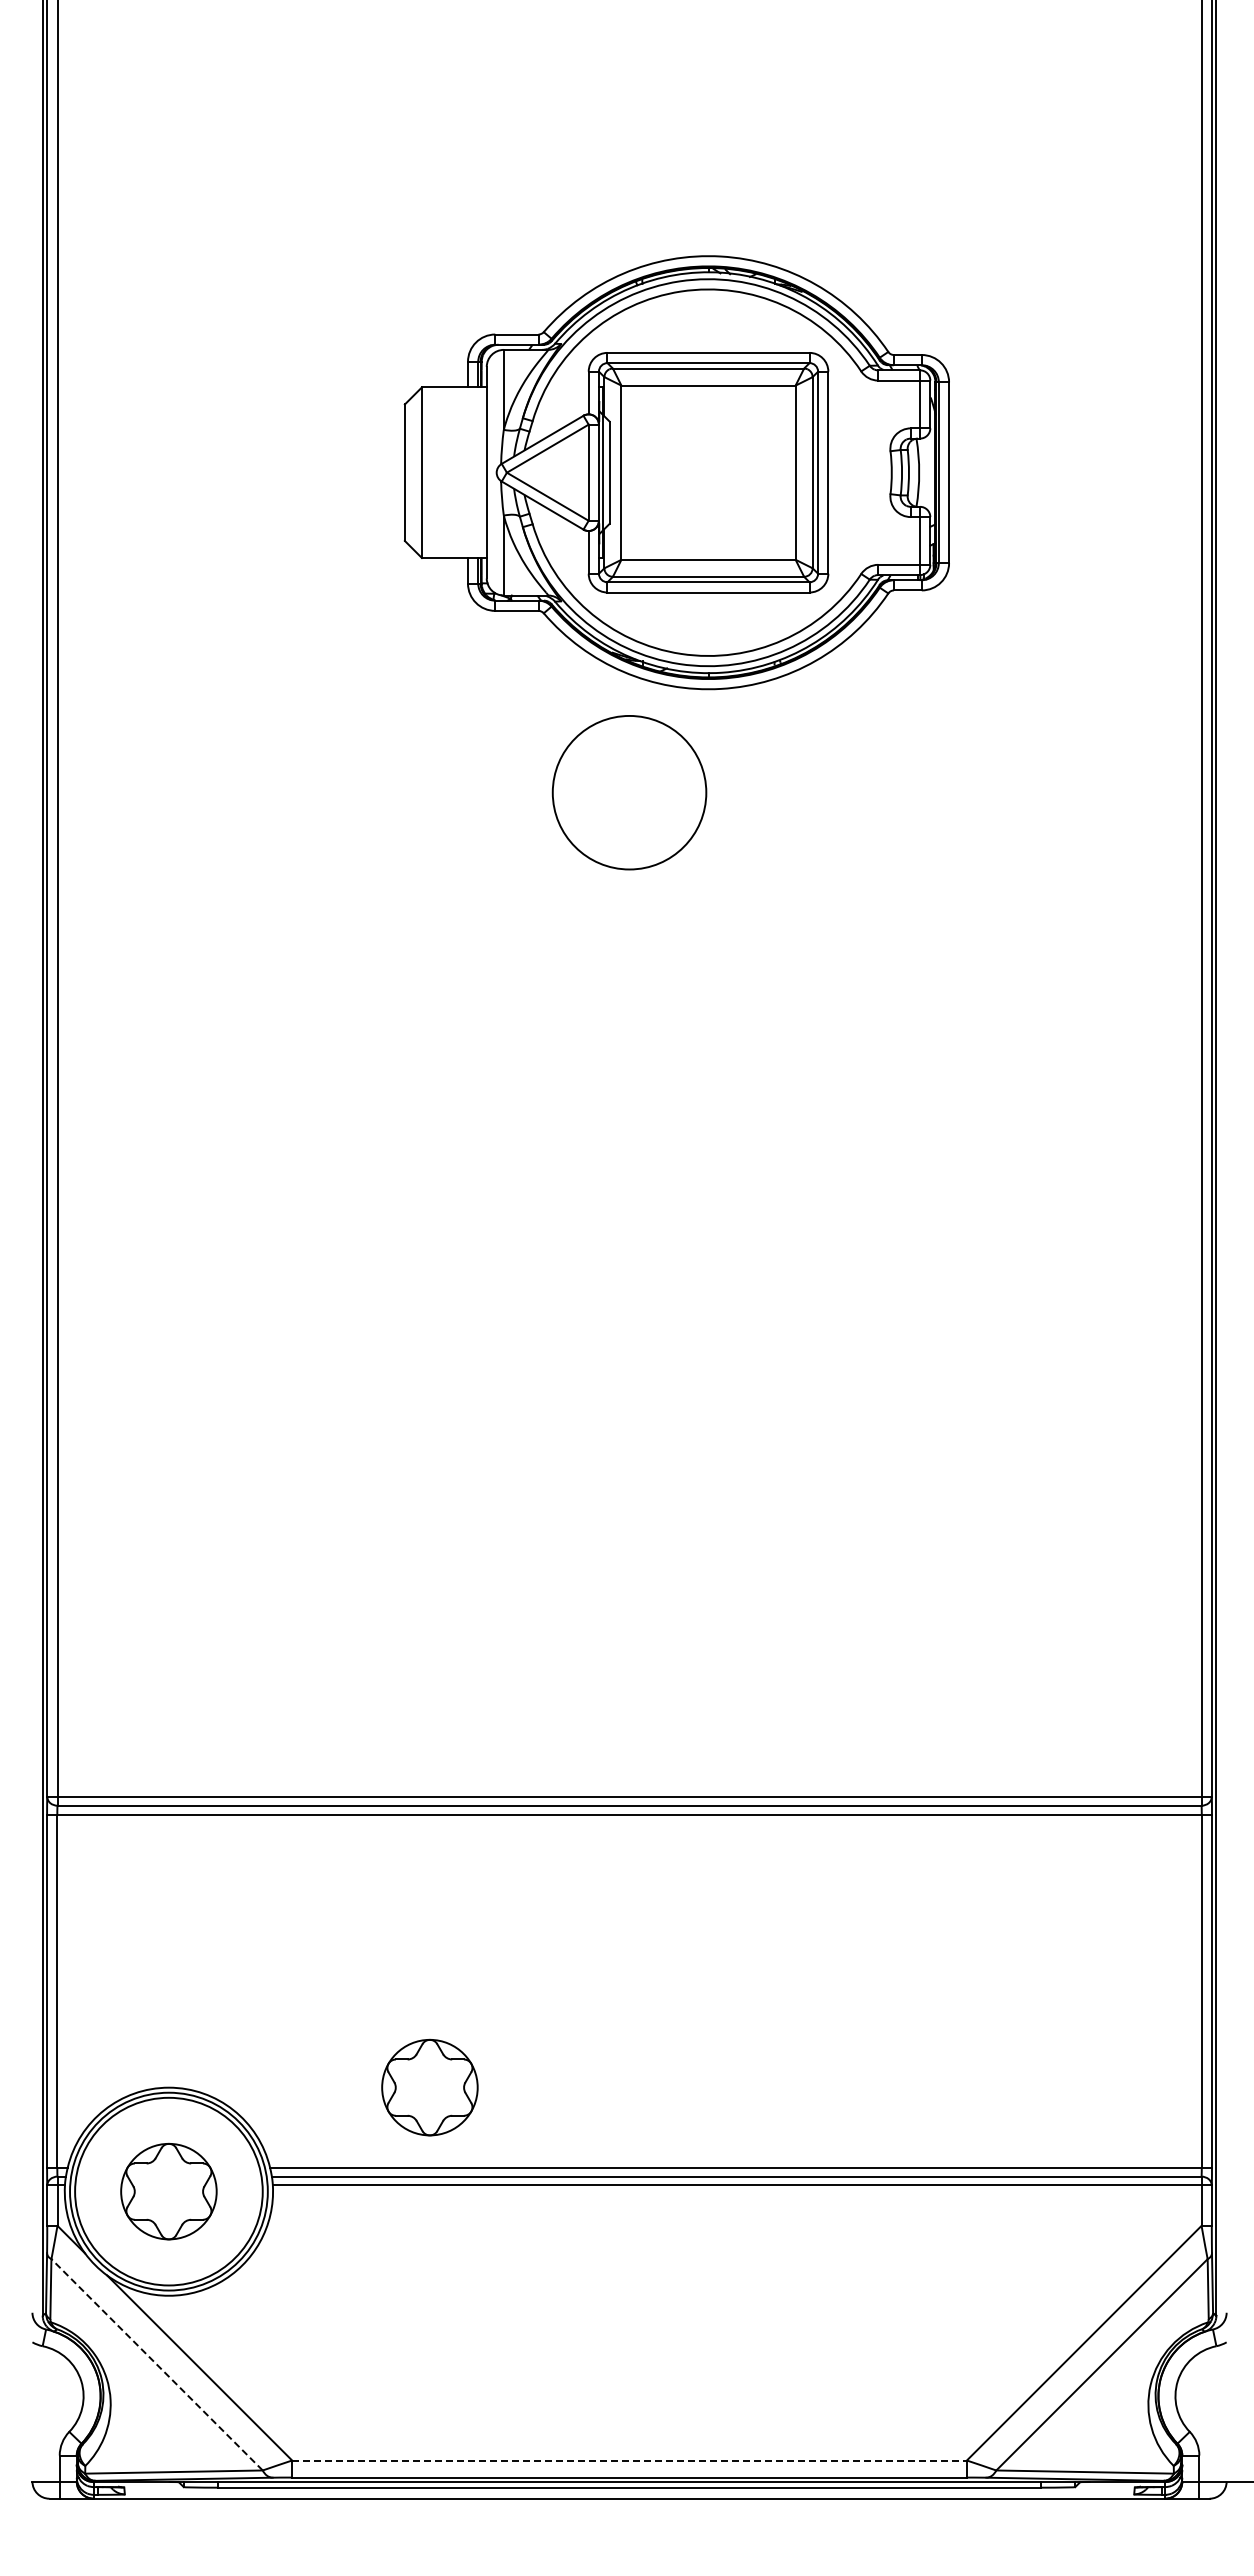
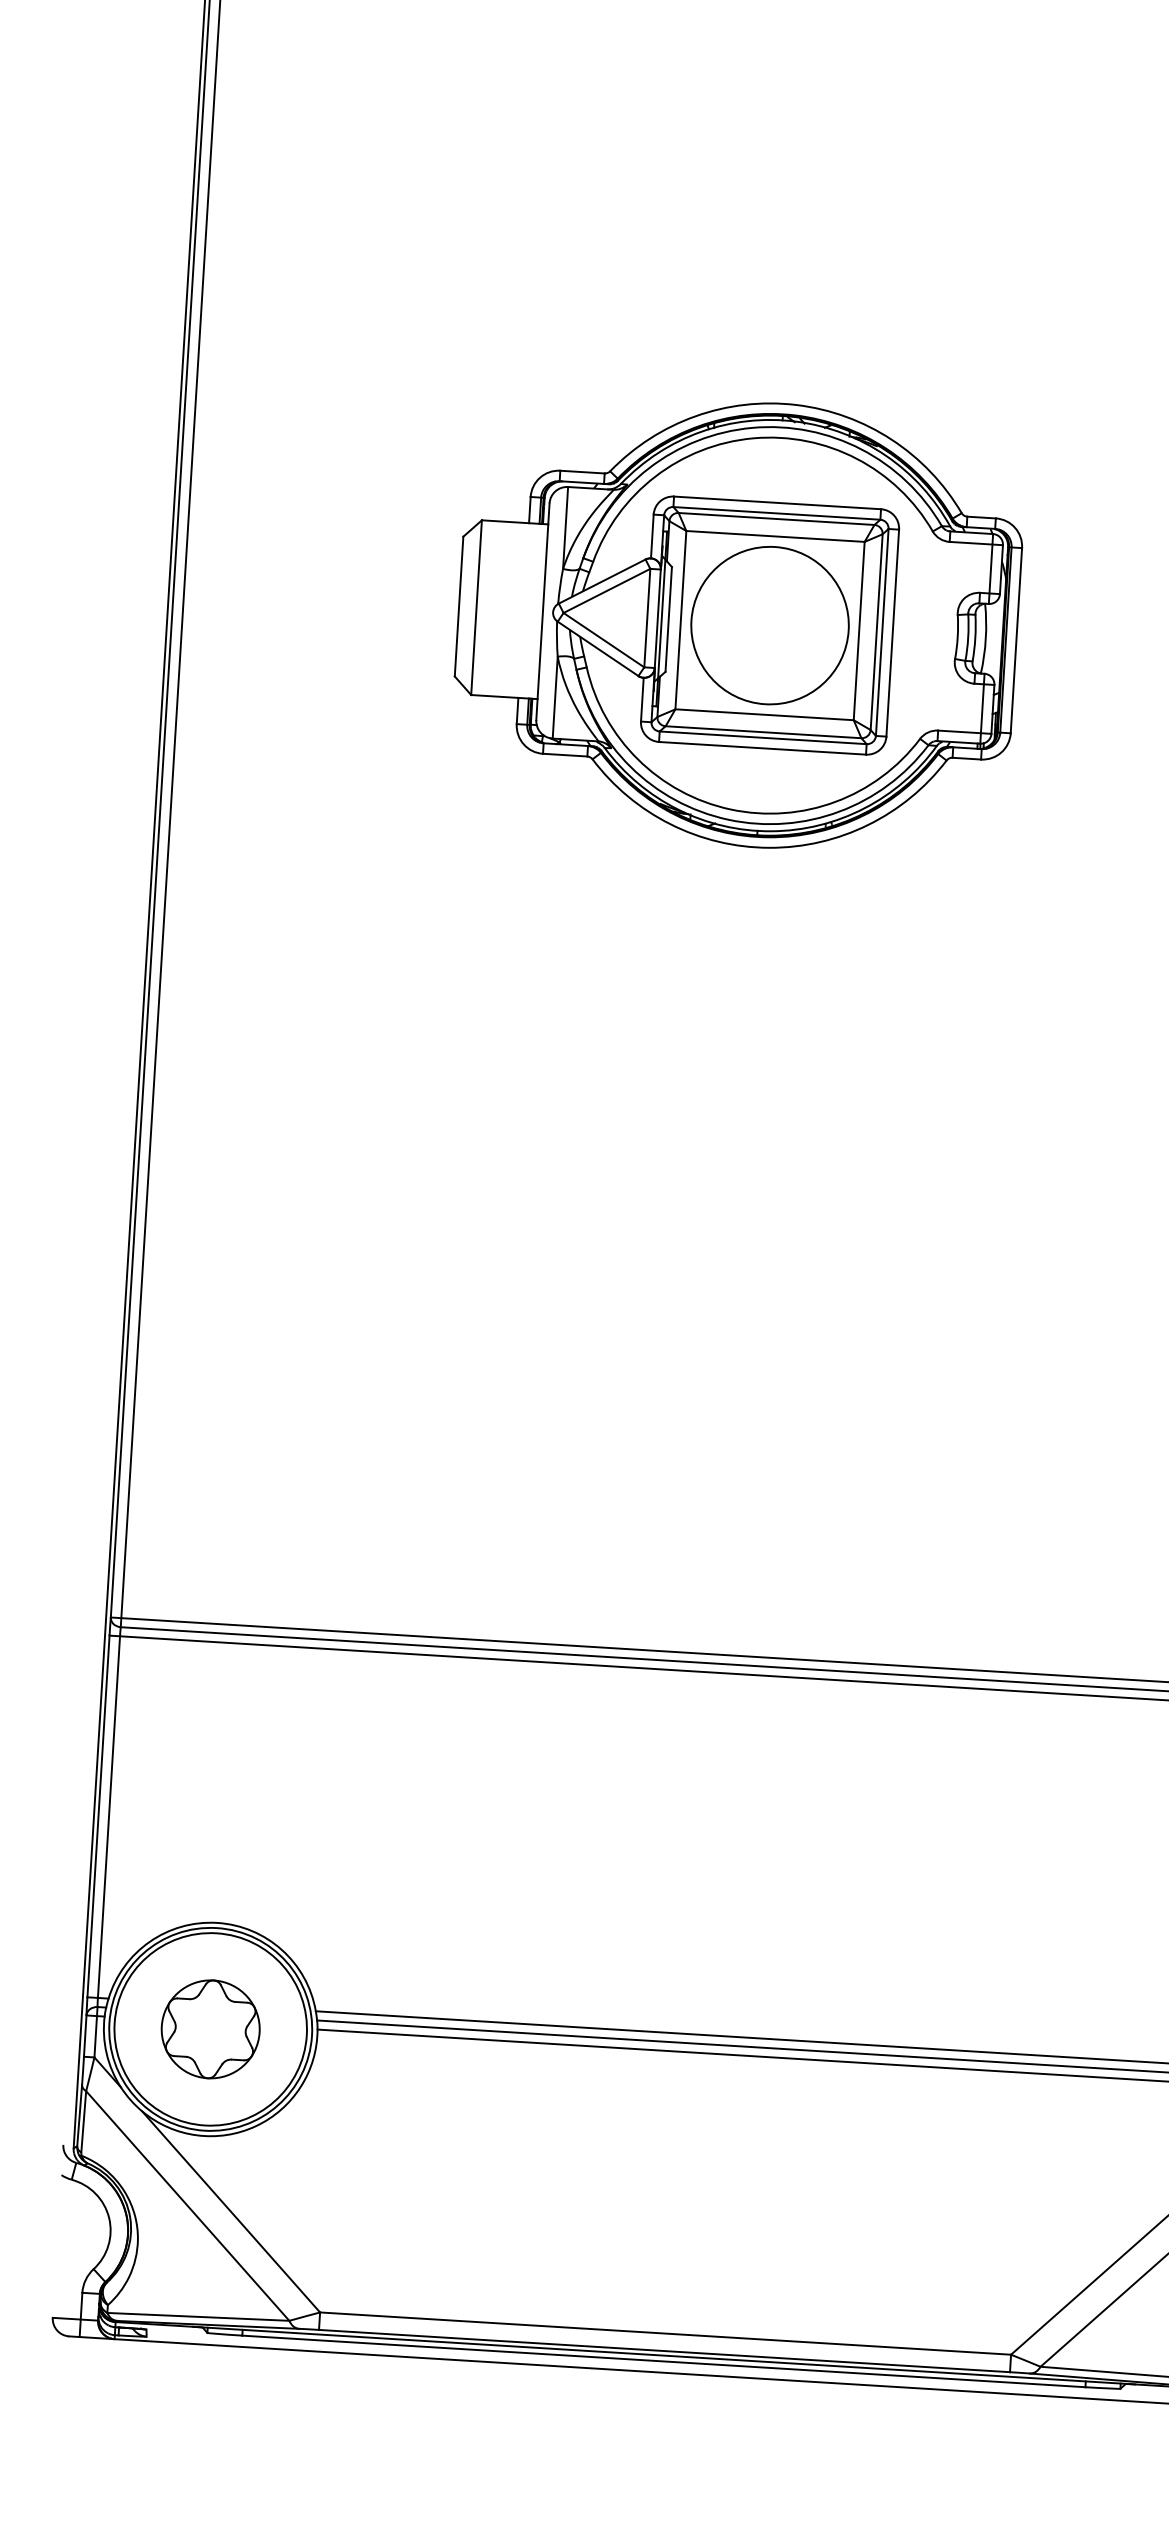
part: (676, 472) -> (737, 623), moved
part: (429, 2087) -> (484, 1939), removed
line: (156, 2364) -> (187, 2205), dashed -> solid
line: (630, 2460) -> (666, 2333), dashed -> solid

